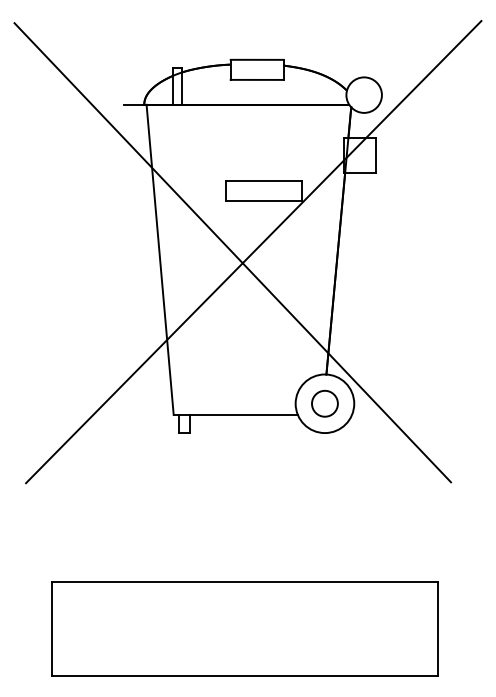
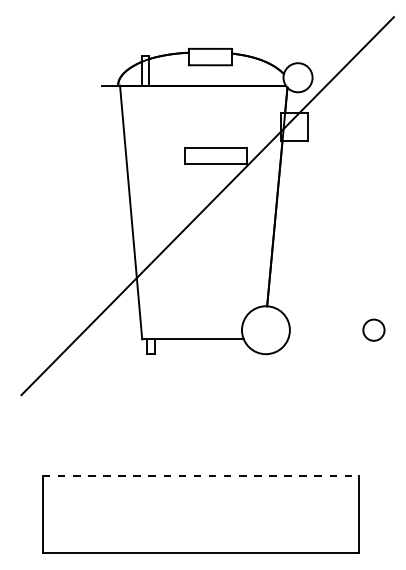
line: (232, 252) -> (190, 206), removed
circle: (324, 402) -> (373, 329), moved
line: (244, 581) -> (200, 475), solid -> dashed

